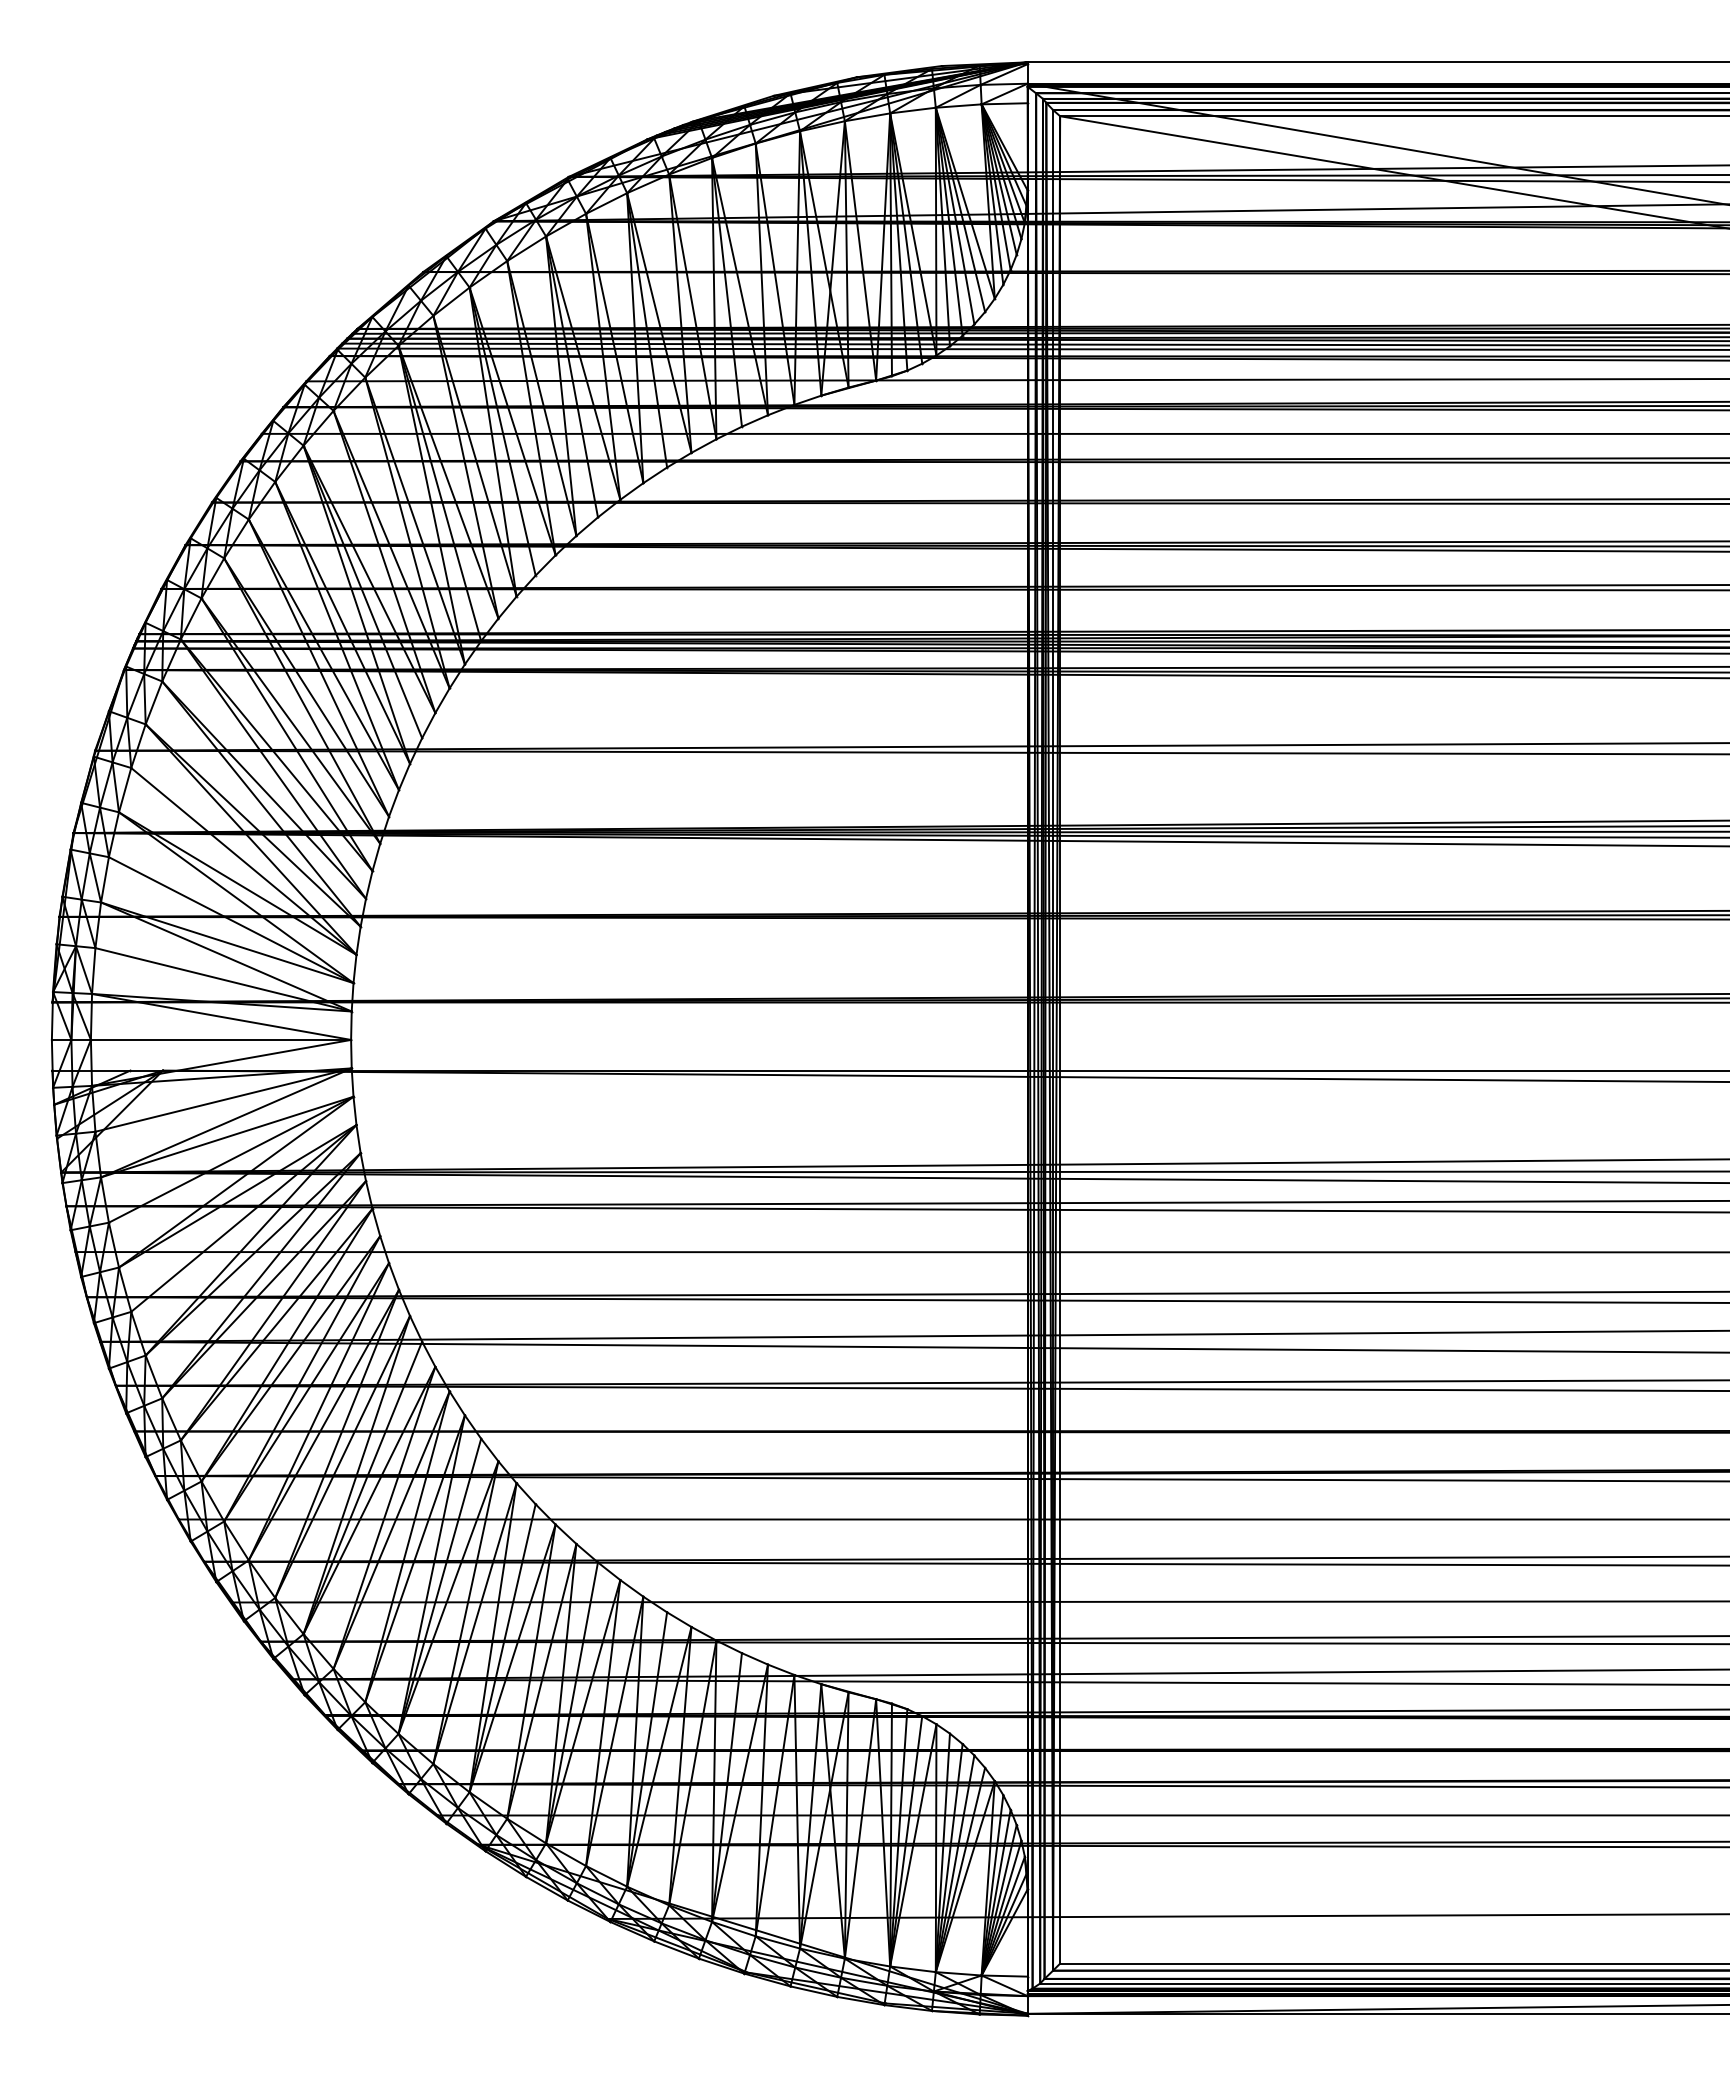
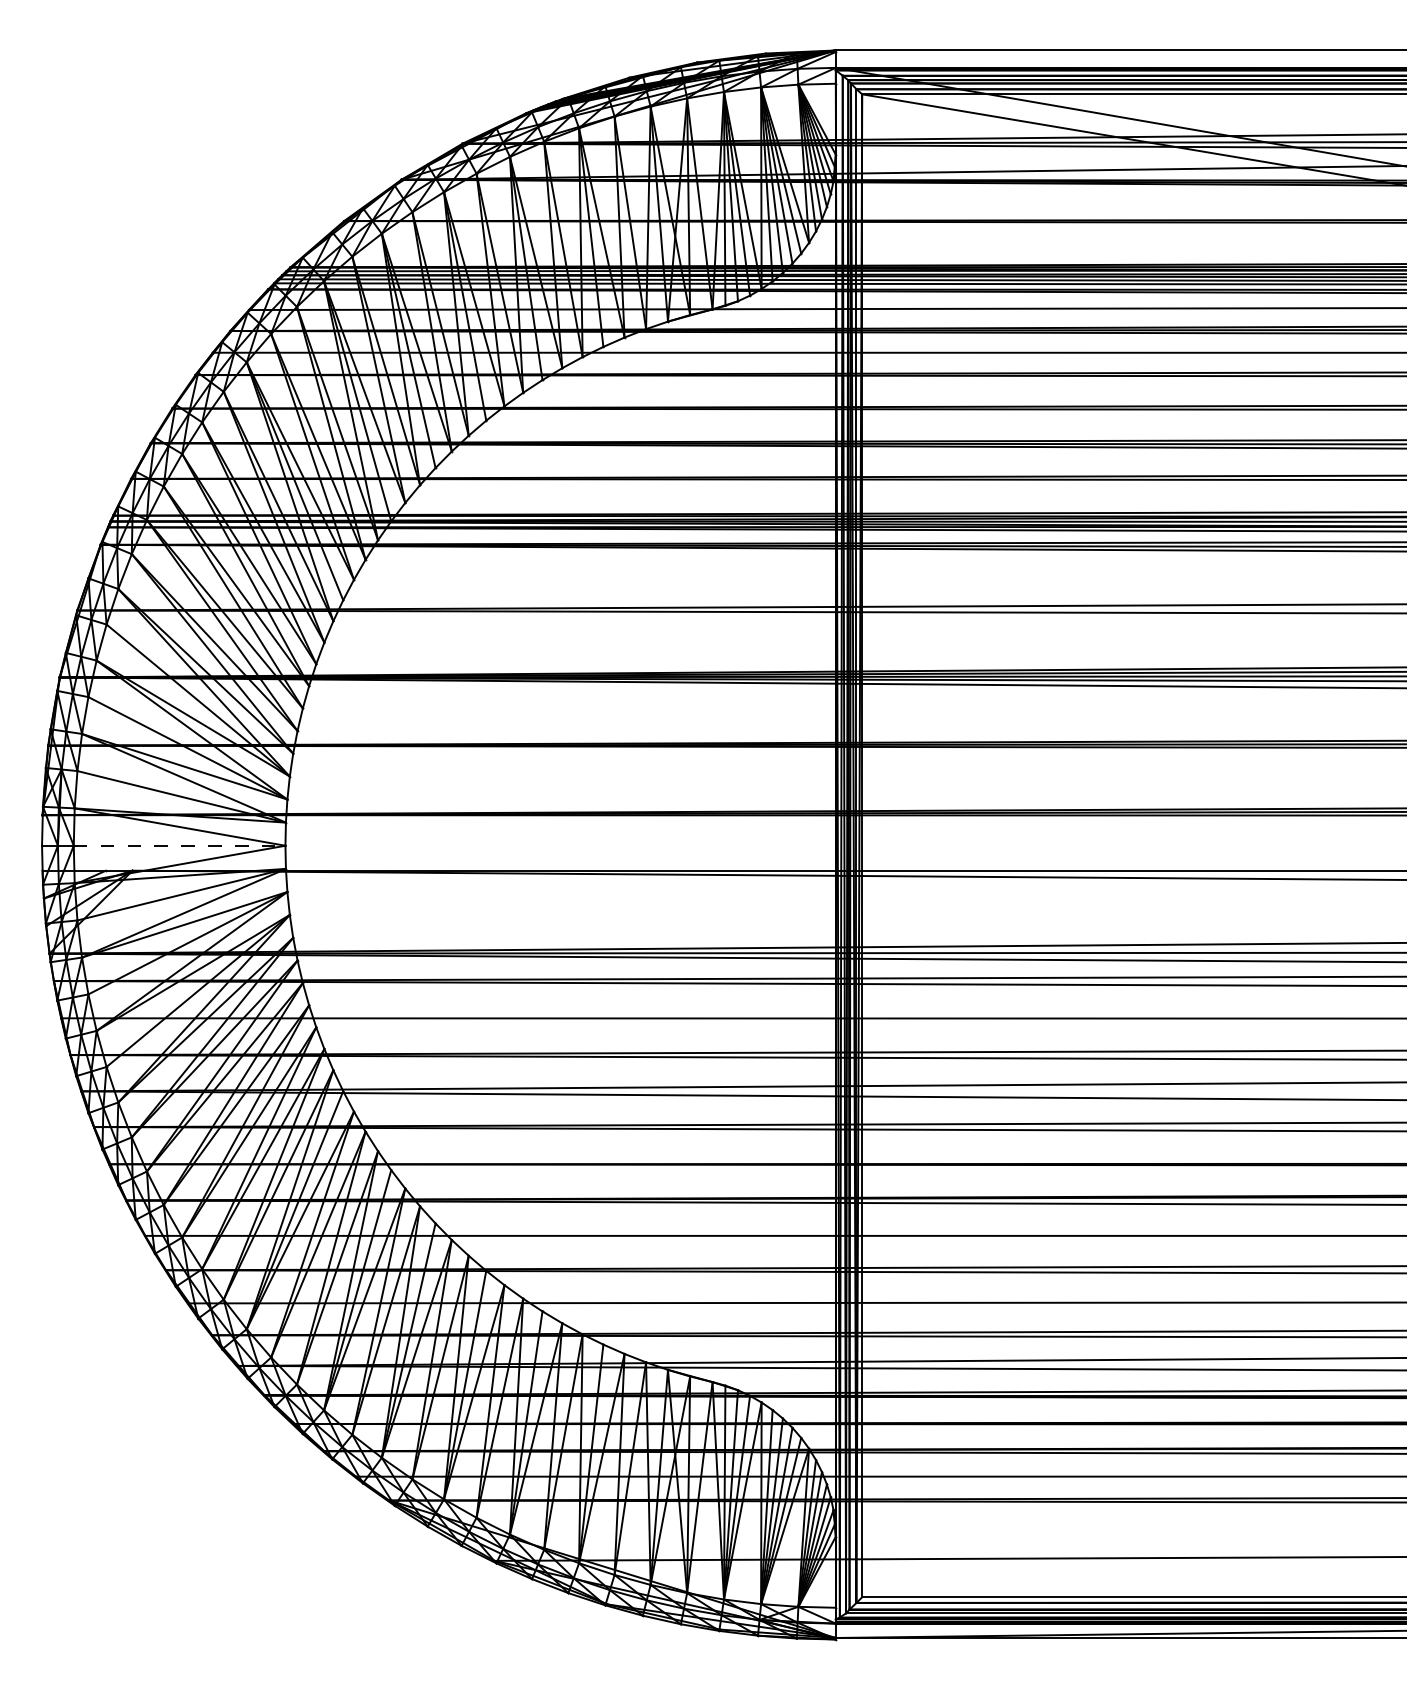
line: (221, 1039) -> (180, 845), solid -> dashed

